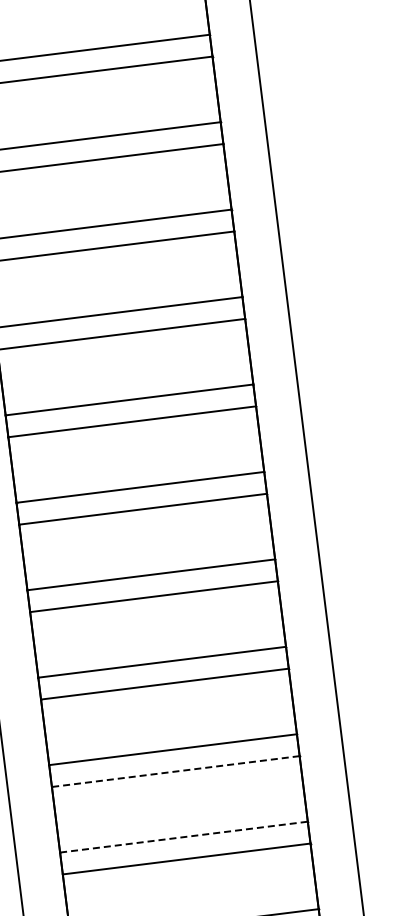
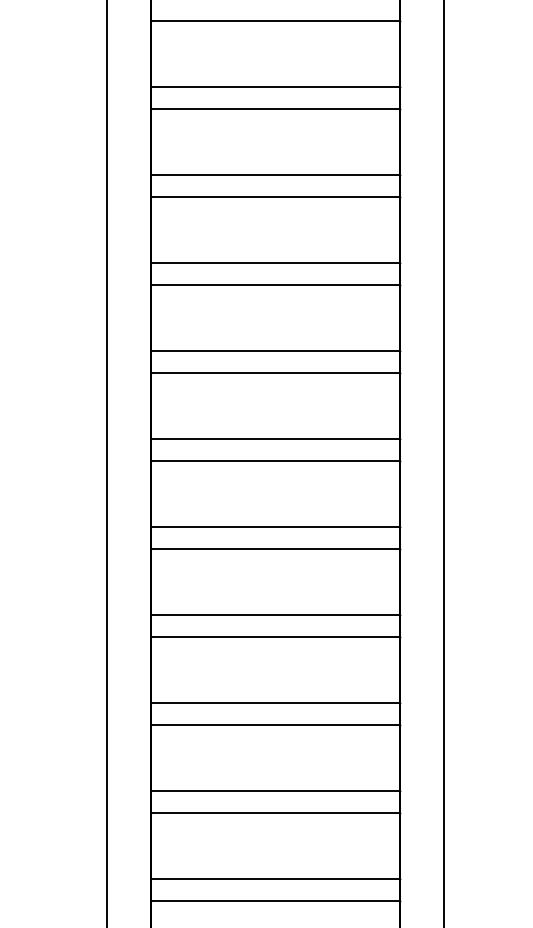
line: (175, 771) -> (275, 812), dashed -> solid
line: (183, 836) -> (275, 878), dashed -> solid

